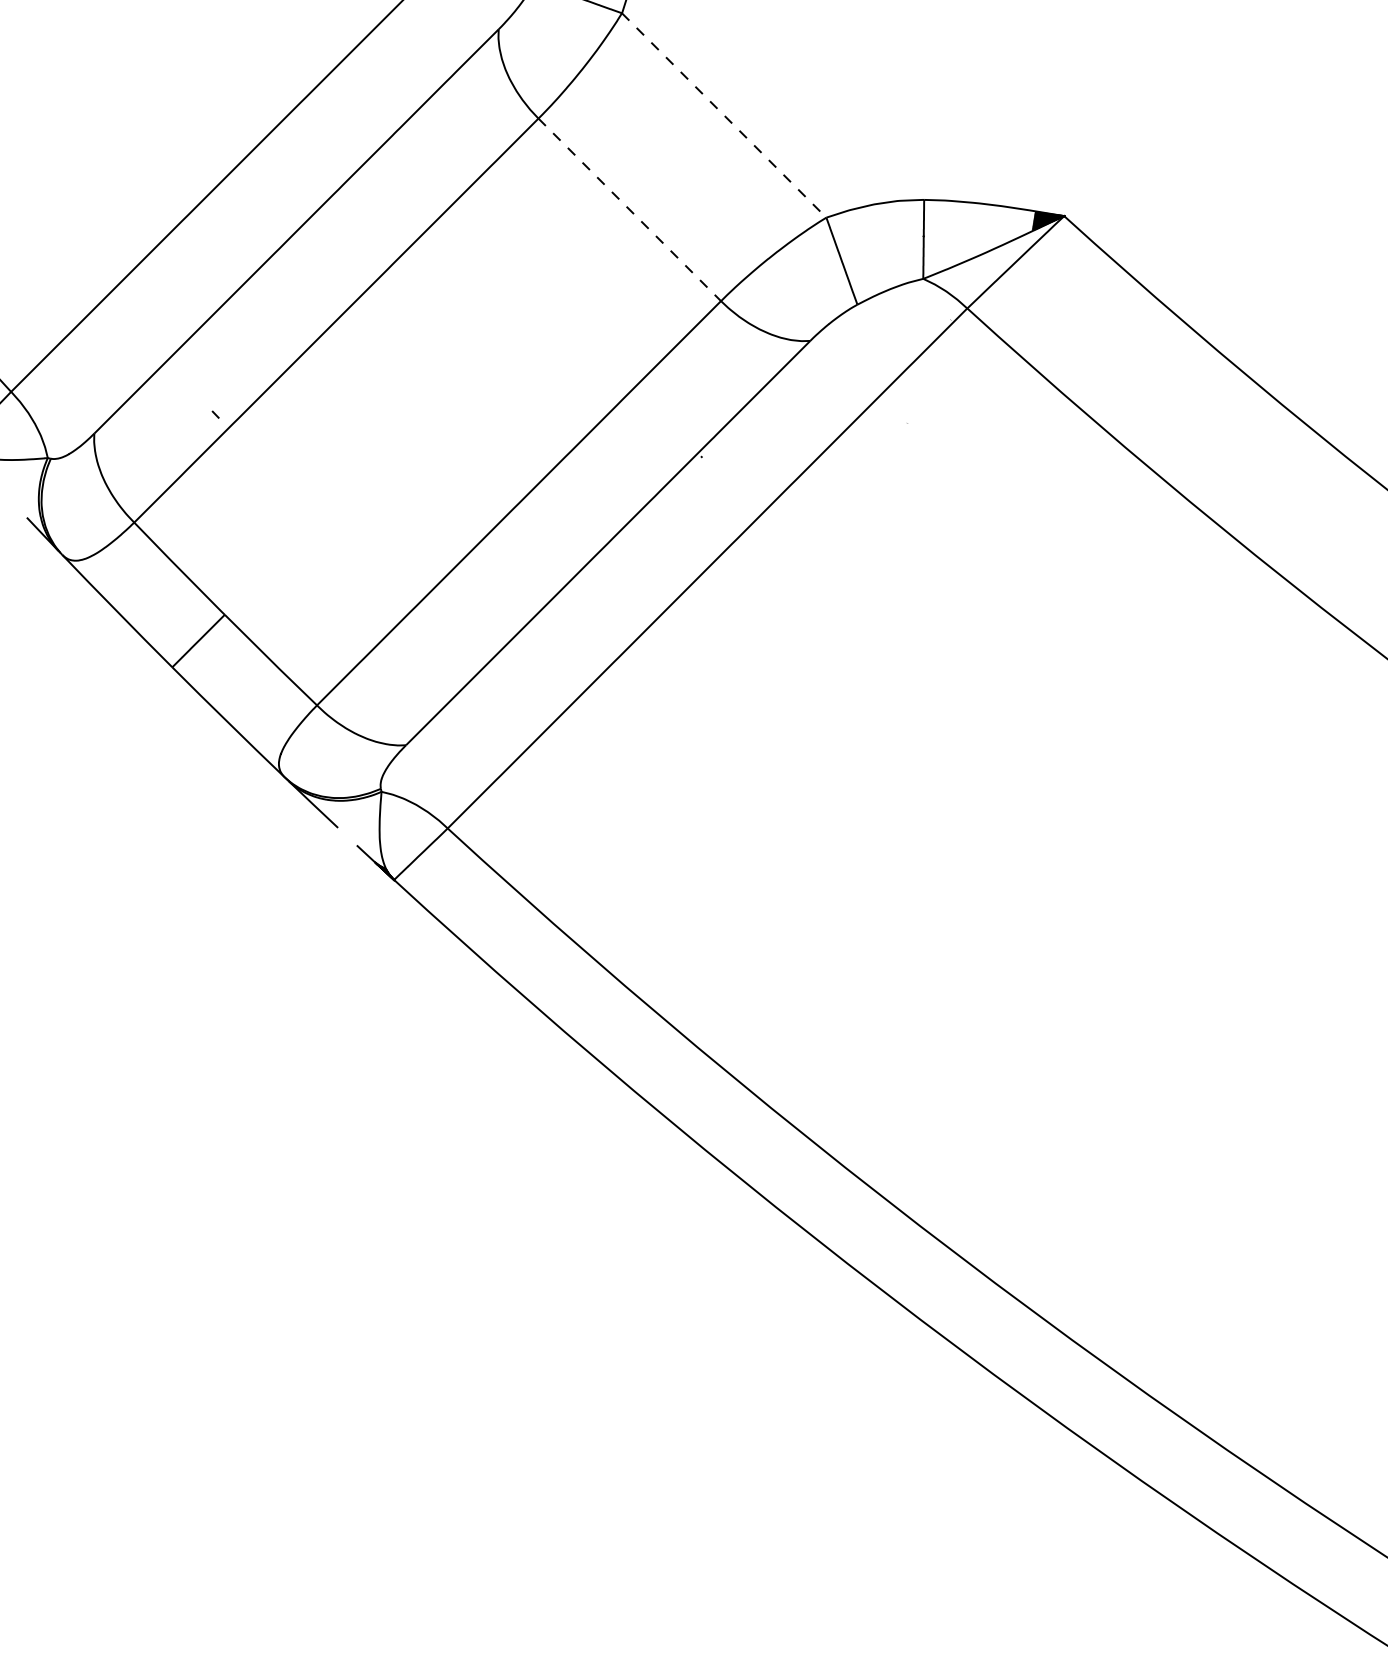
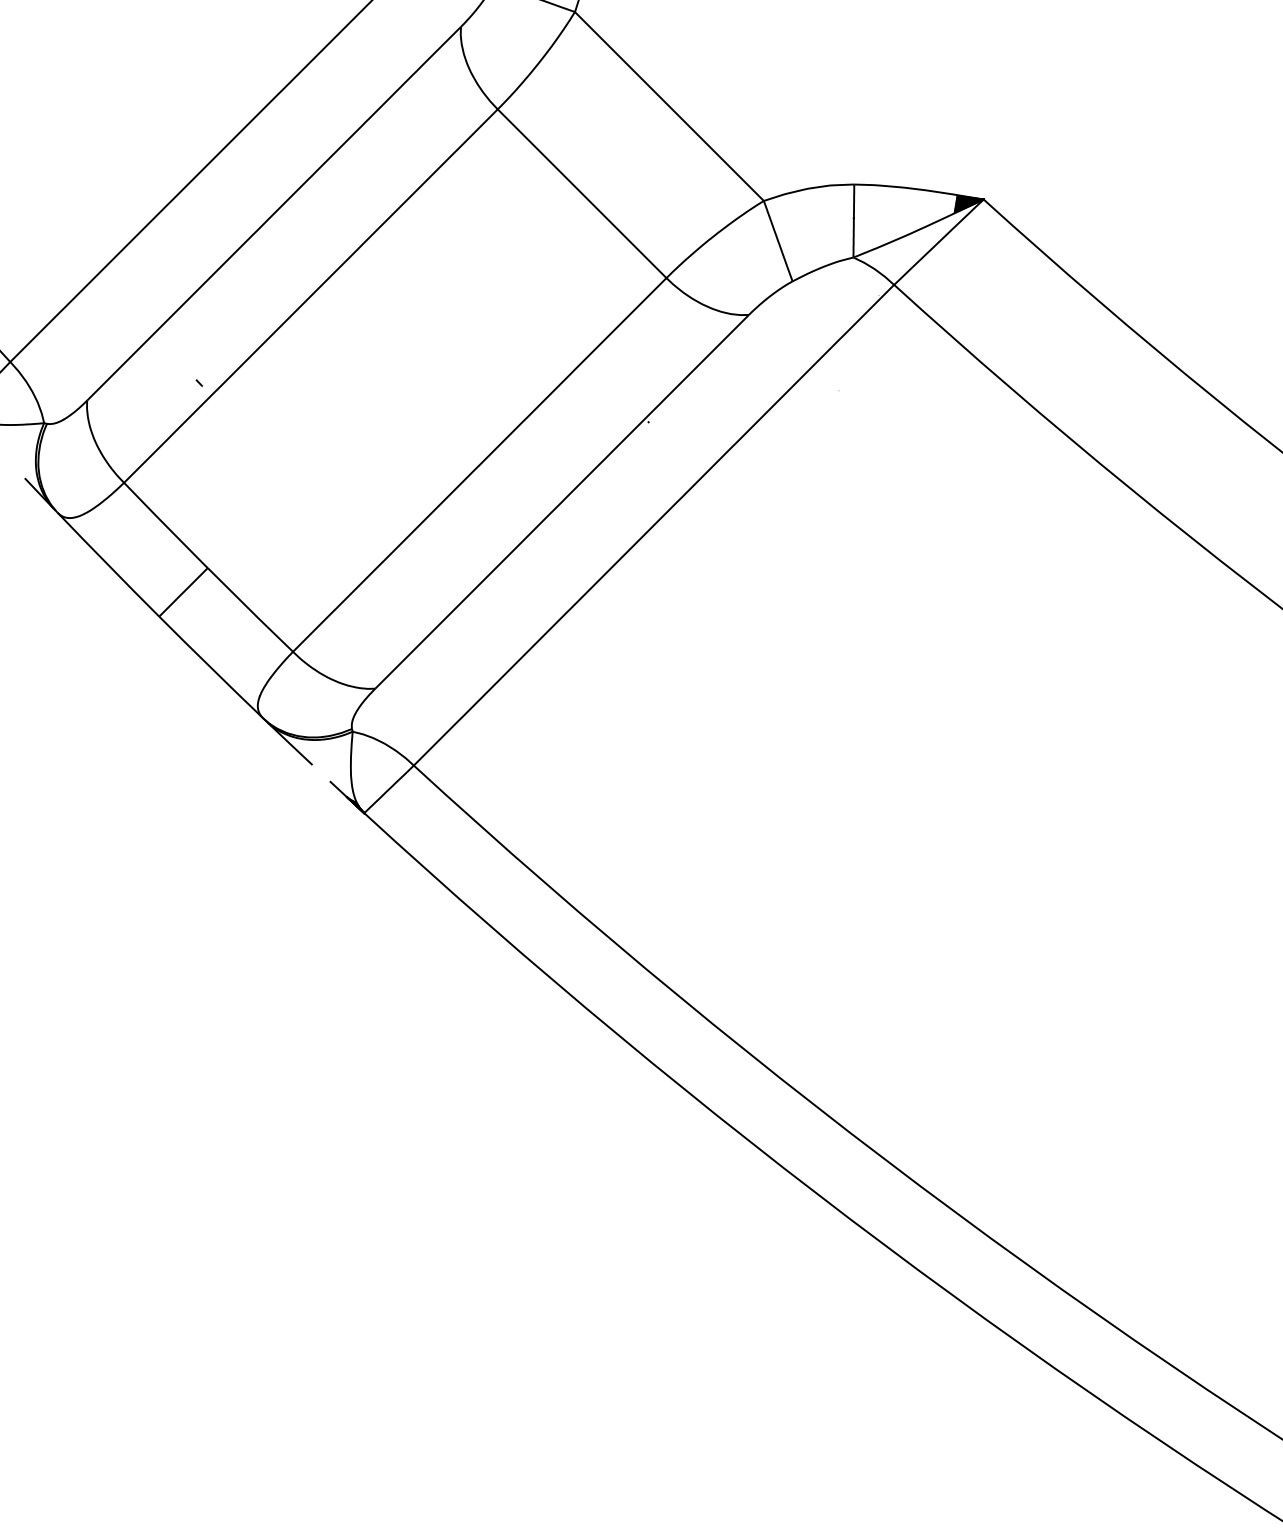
line: (724, 115) -> (669, 106), dashed -> solid
line: (630, 210) -> (582, 194), dashed -> solid

